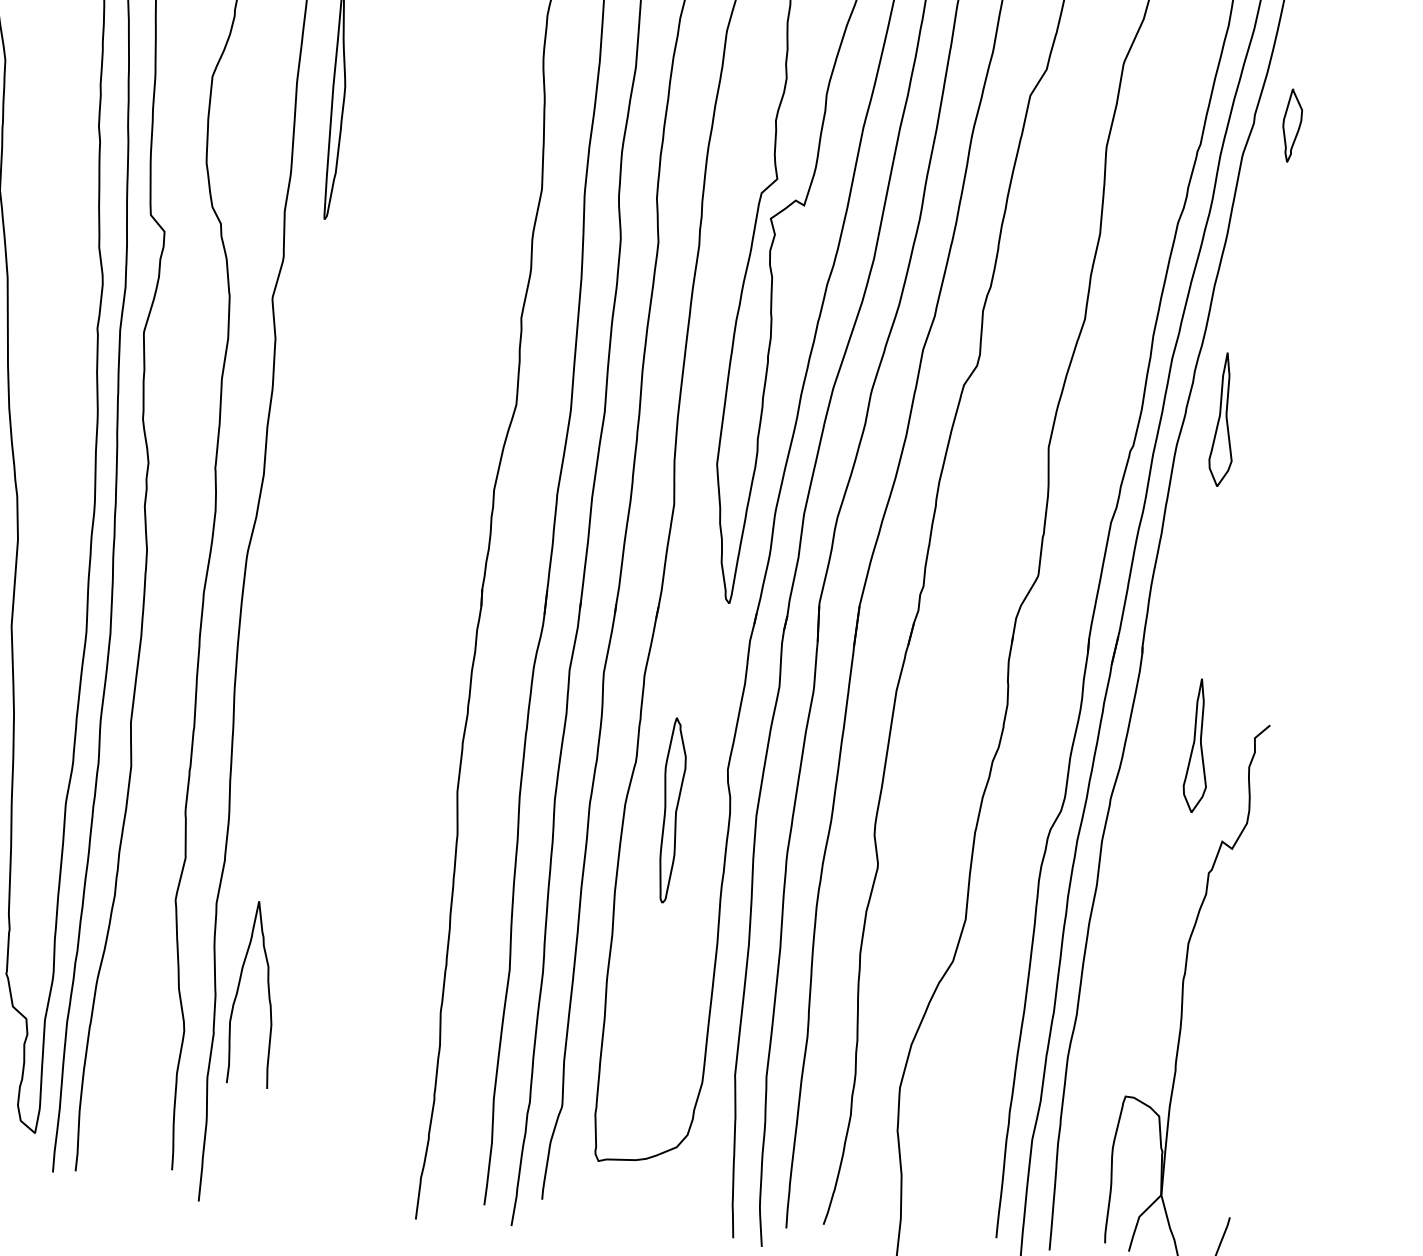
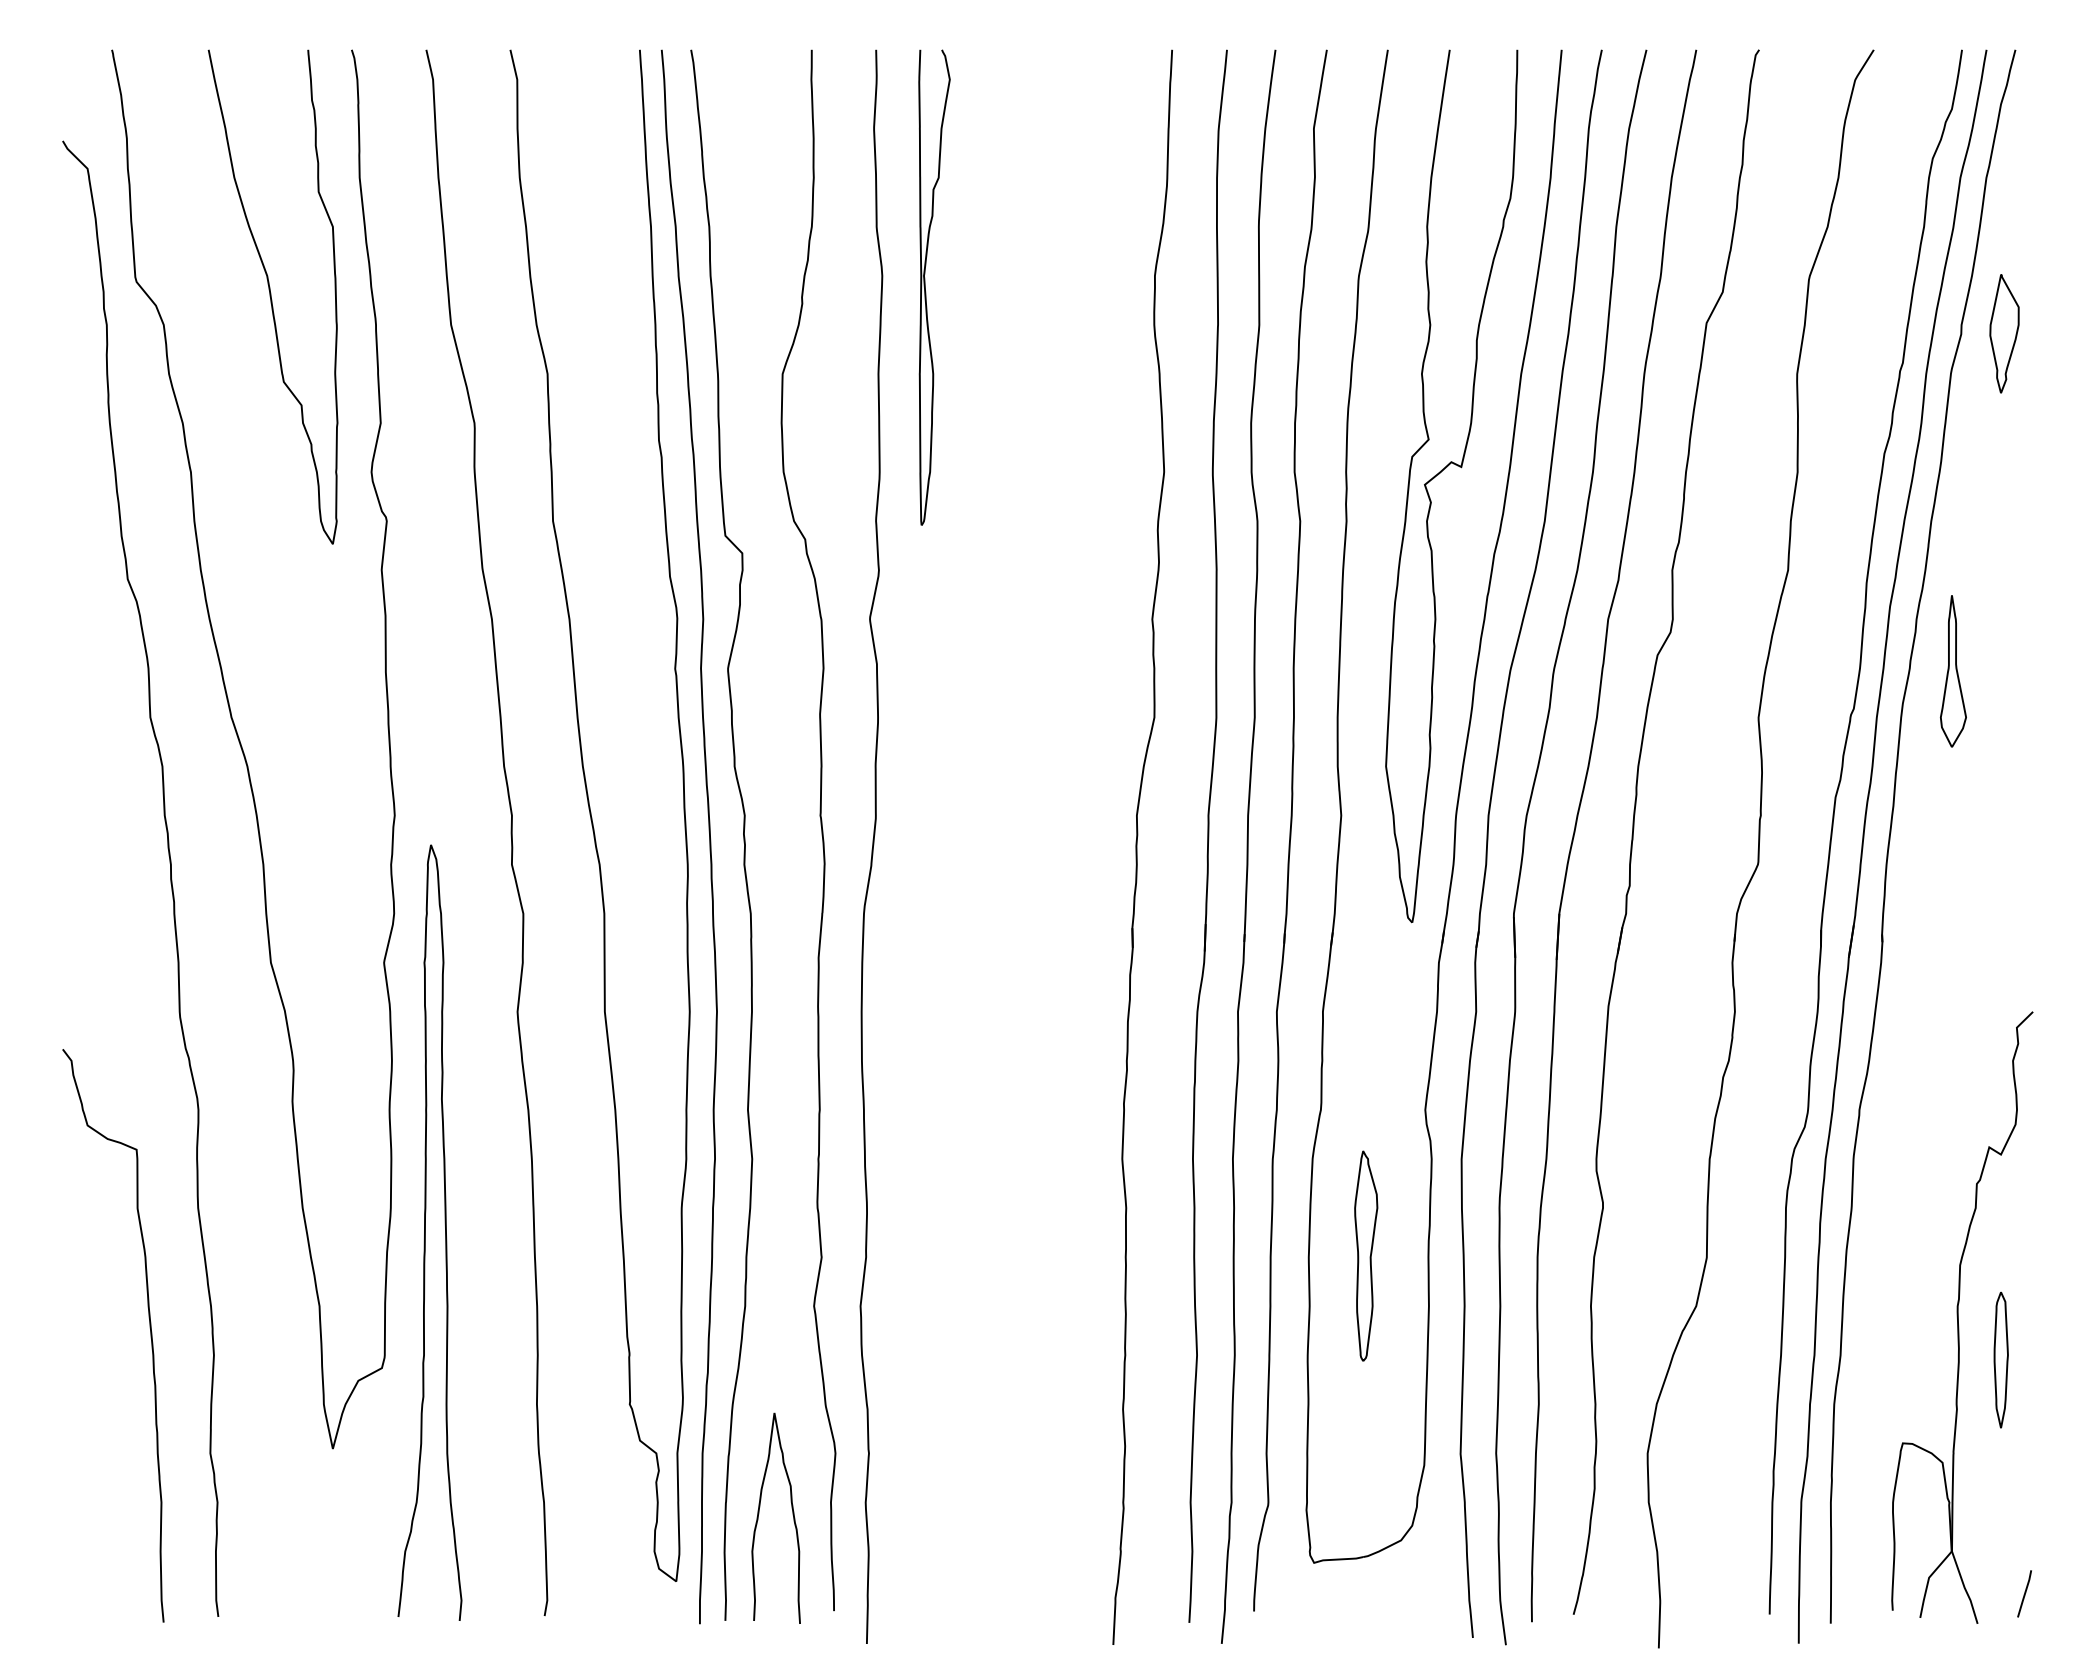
part: (1292, 125) -> (2004, 333), size x1.43
part: (1198, 745) -> (1953, 1041), removed
part: (672, 810) -> (1366, 1255), moved
curve: (238, 989) -> (759, 1514), moved
part: (1217, 1029) -> (2000, 1359), added

